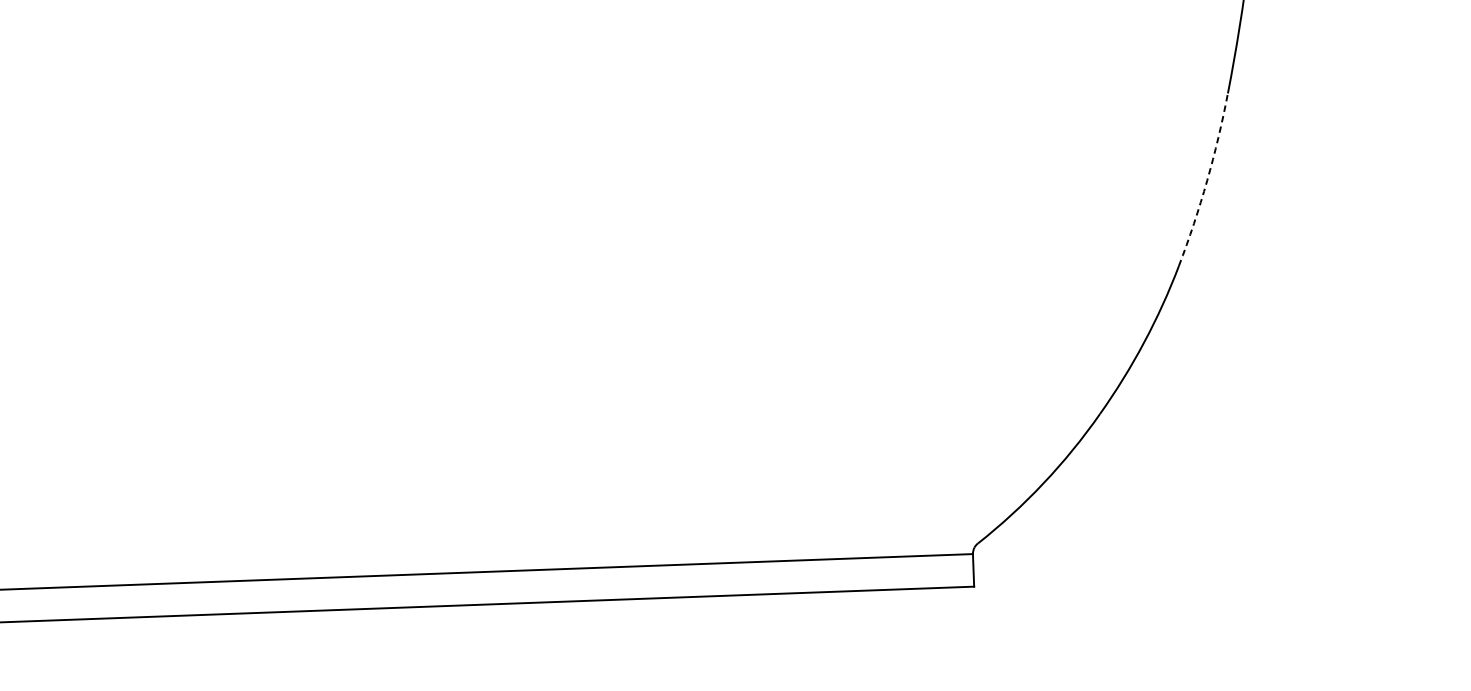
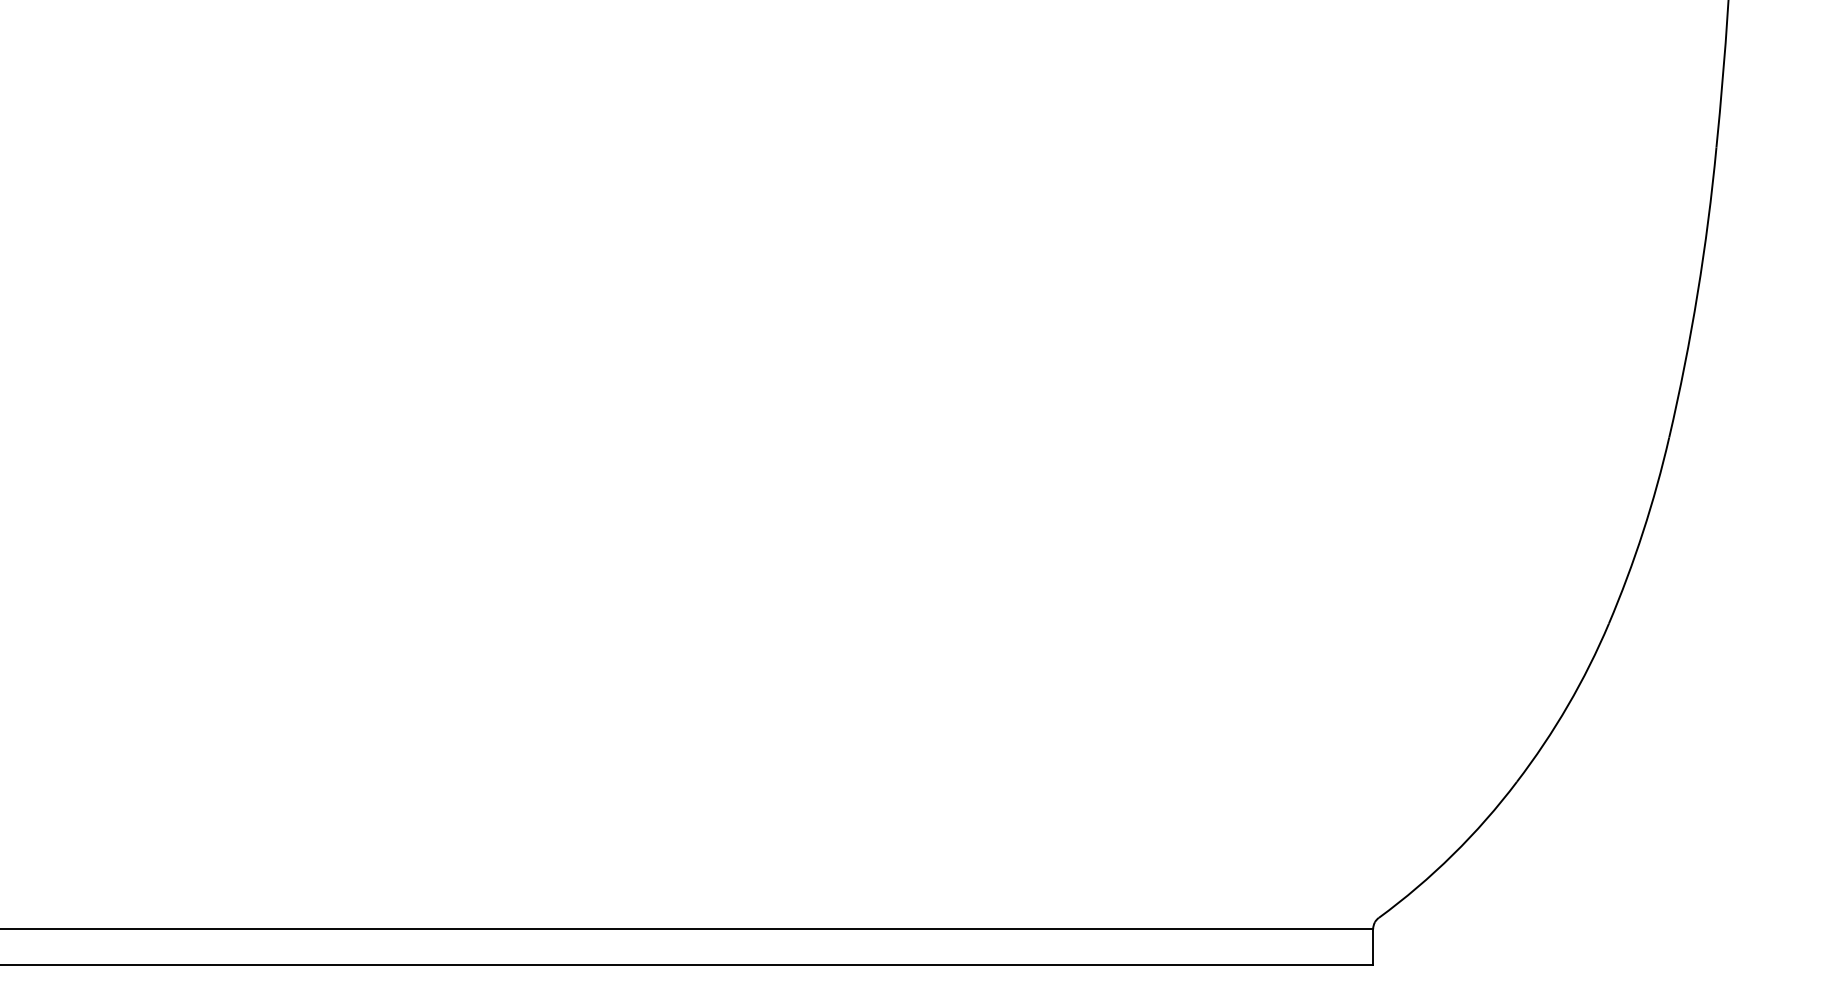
arc: (1207, 180) -> (1643, 531), dashed -> solid

